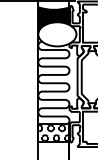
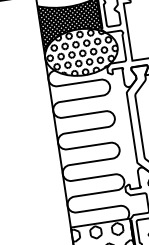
hatch: (57, 34) -> (81, 52), added

